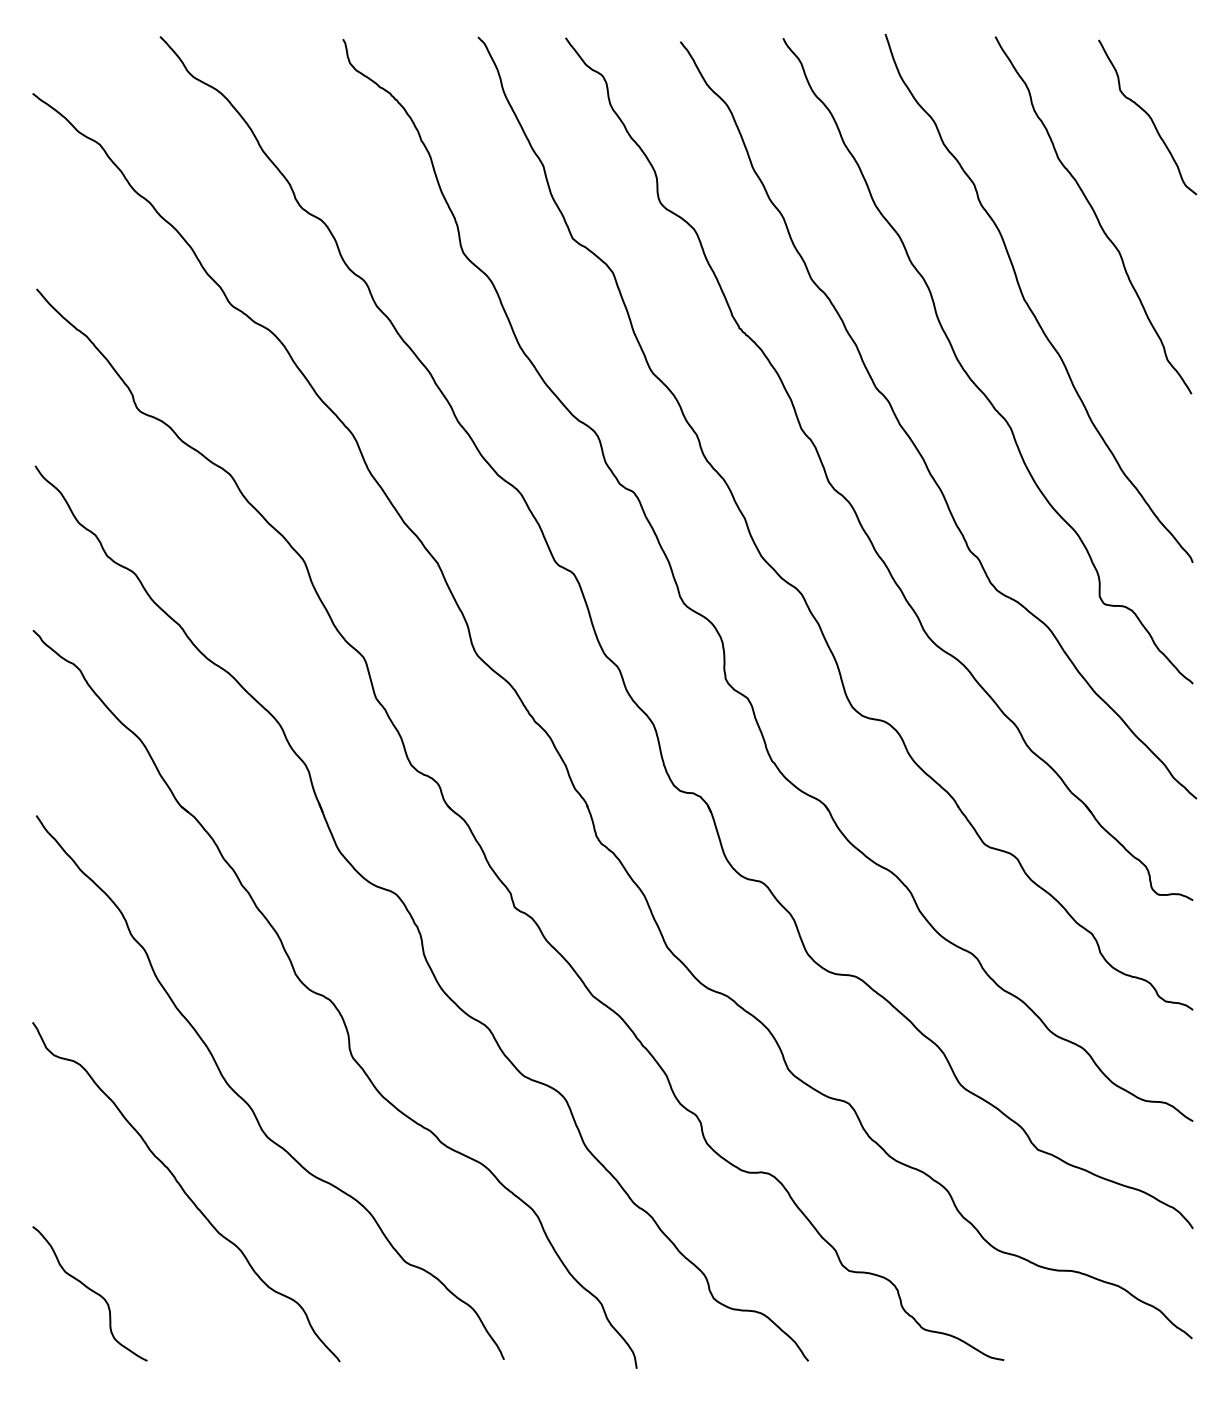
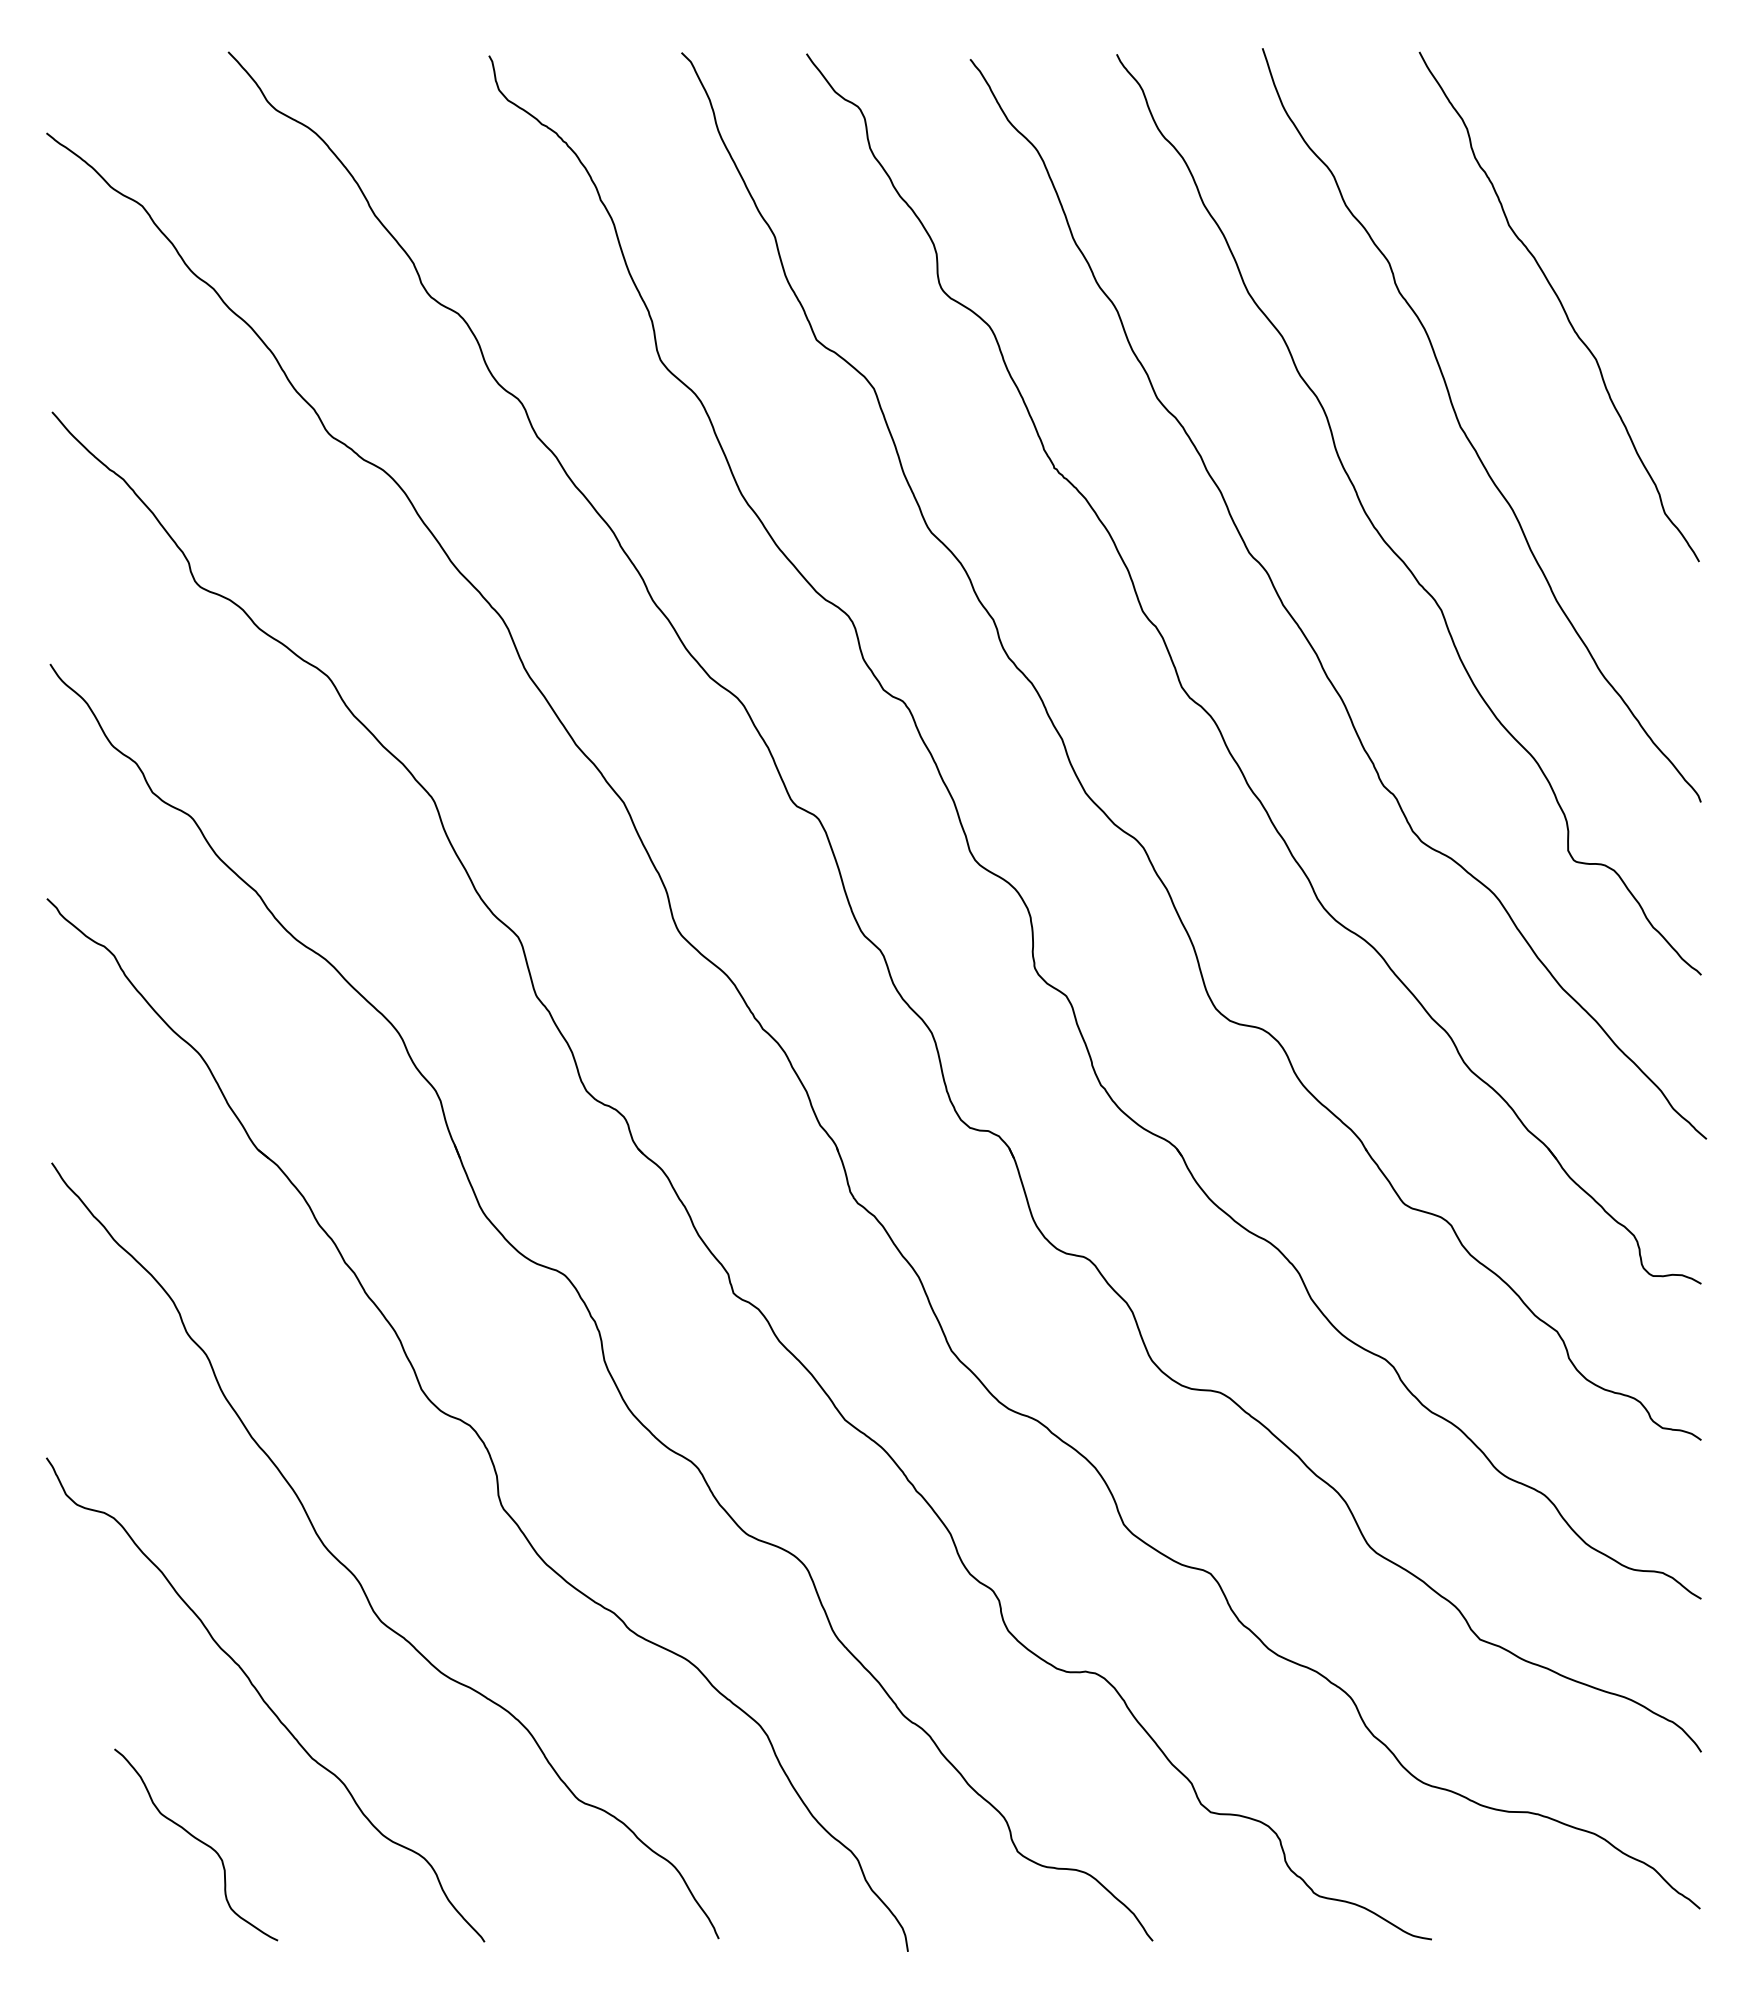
curve: (1148, 116) -> (1637, 165), removed
curve: (90, 1290) -> (197, 1840), moved

